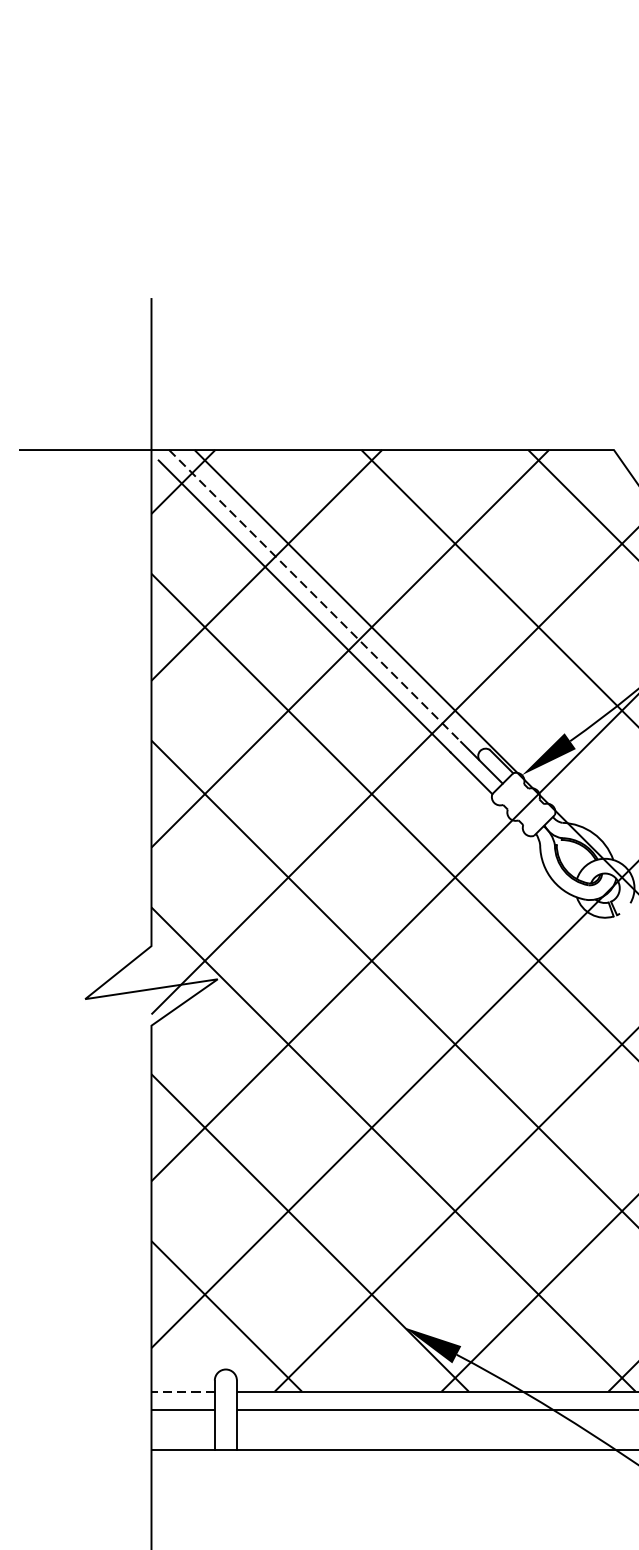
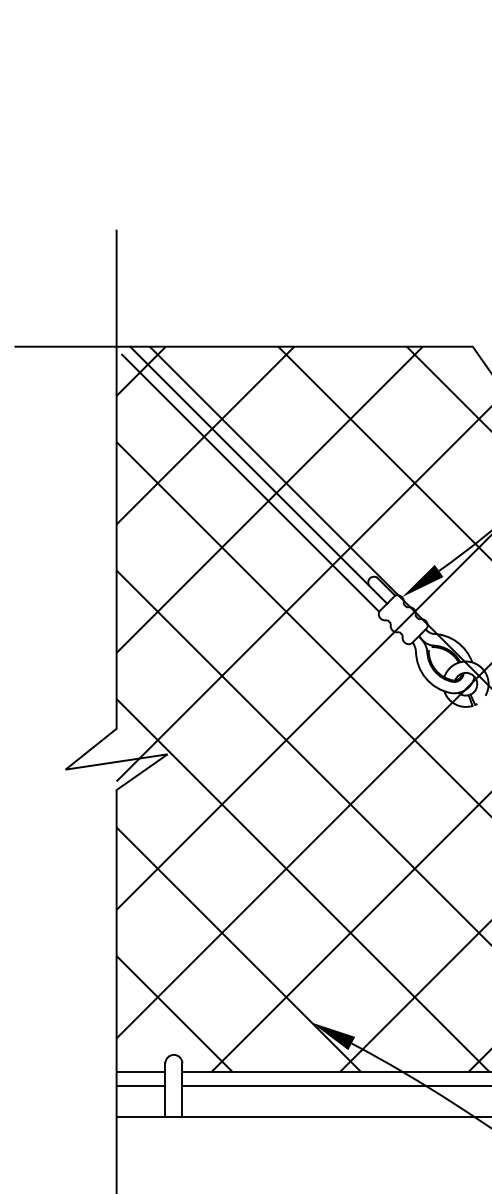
line: (314, 596) -> (242, 459), dashed -> solid
line: (182, 1391) -> (140, 1071), dashed -> solid

